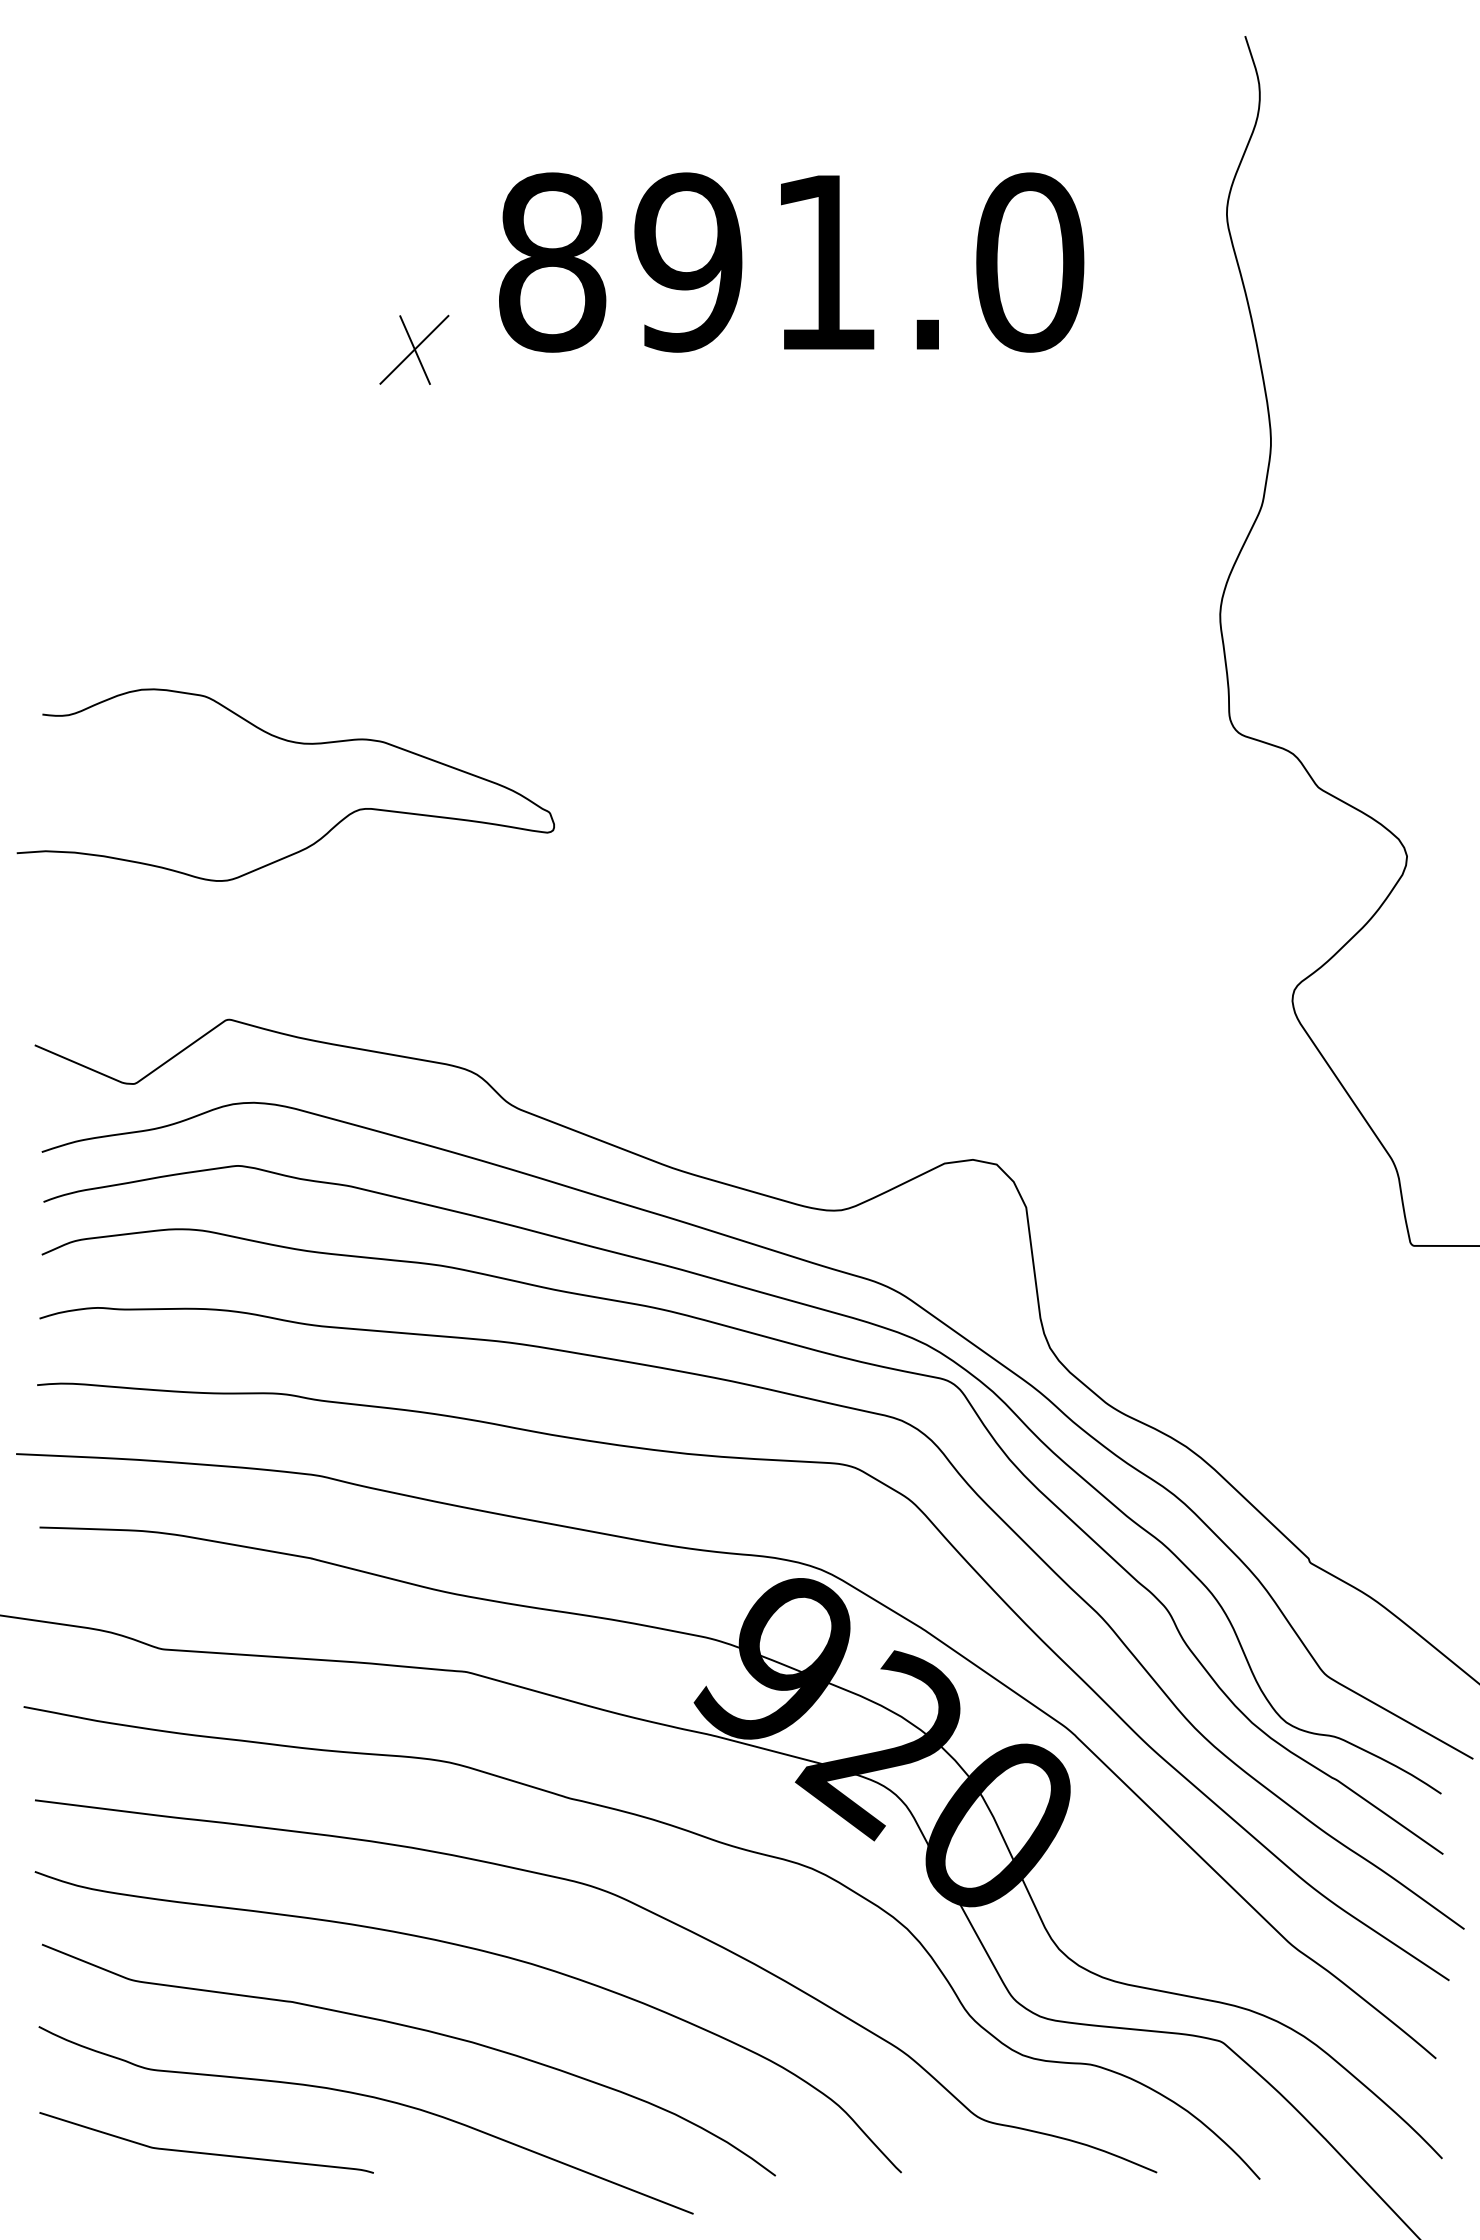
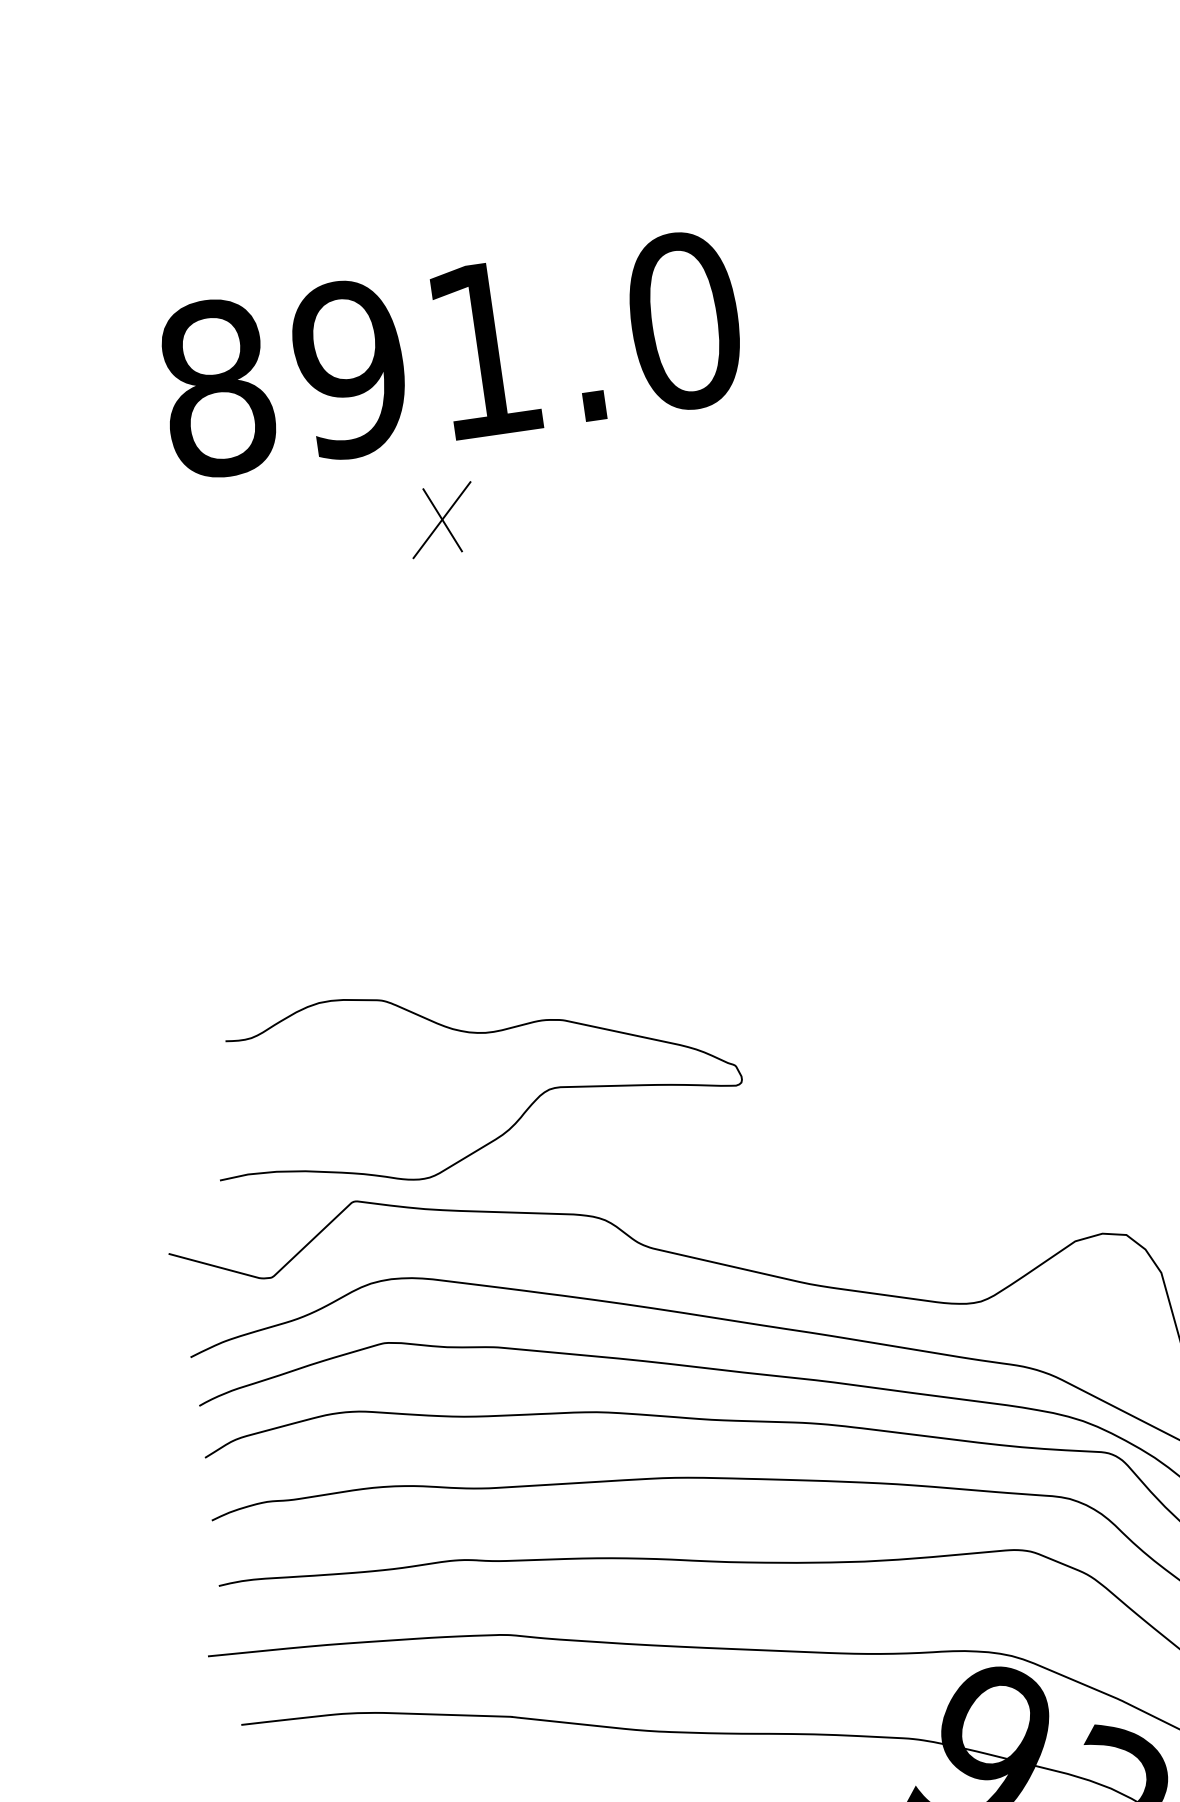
text: (791, 262) -> (451, 354), moved
curve: (294, 743) -> (476, 1034), moved

